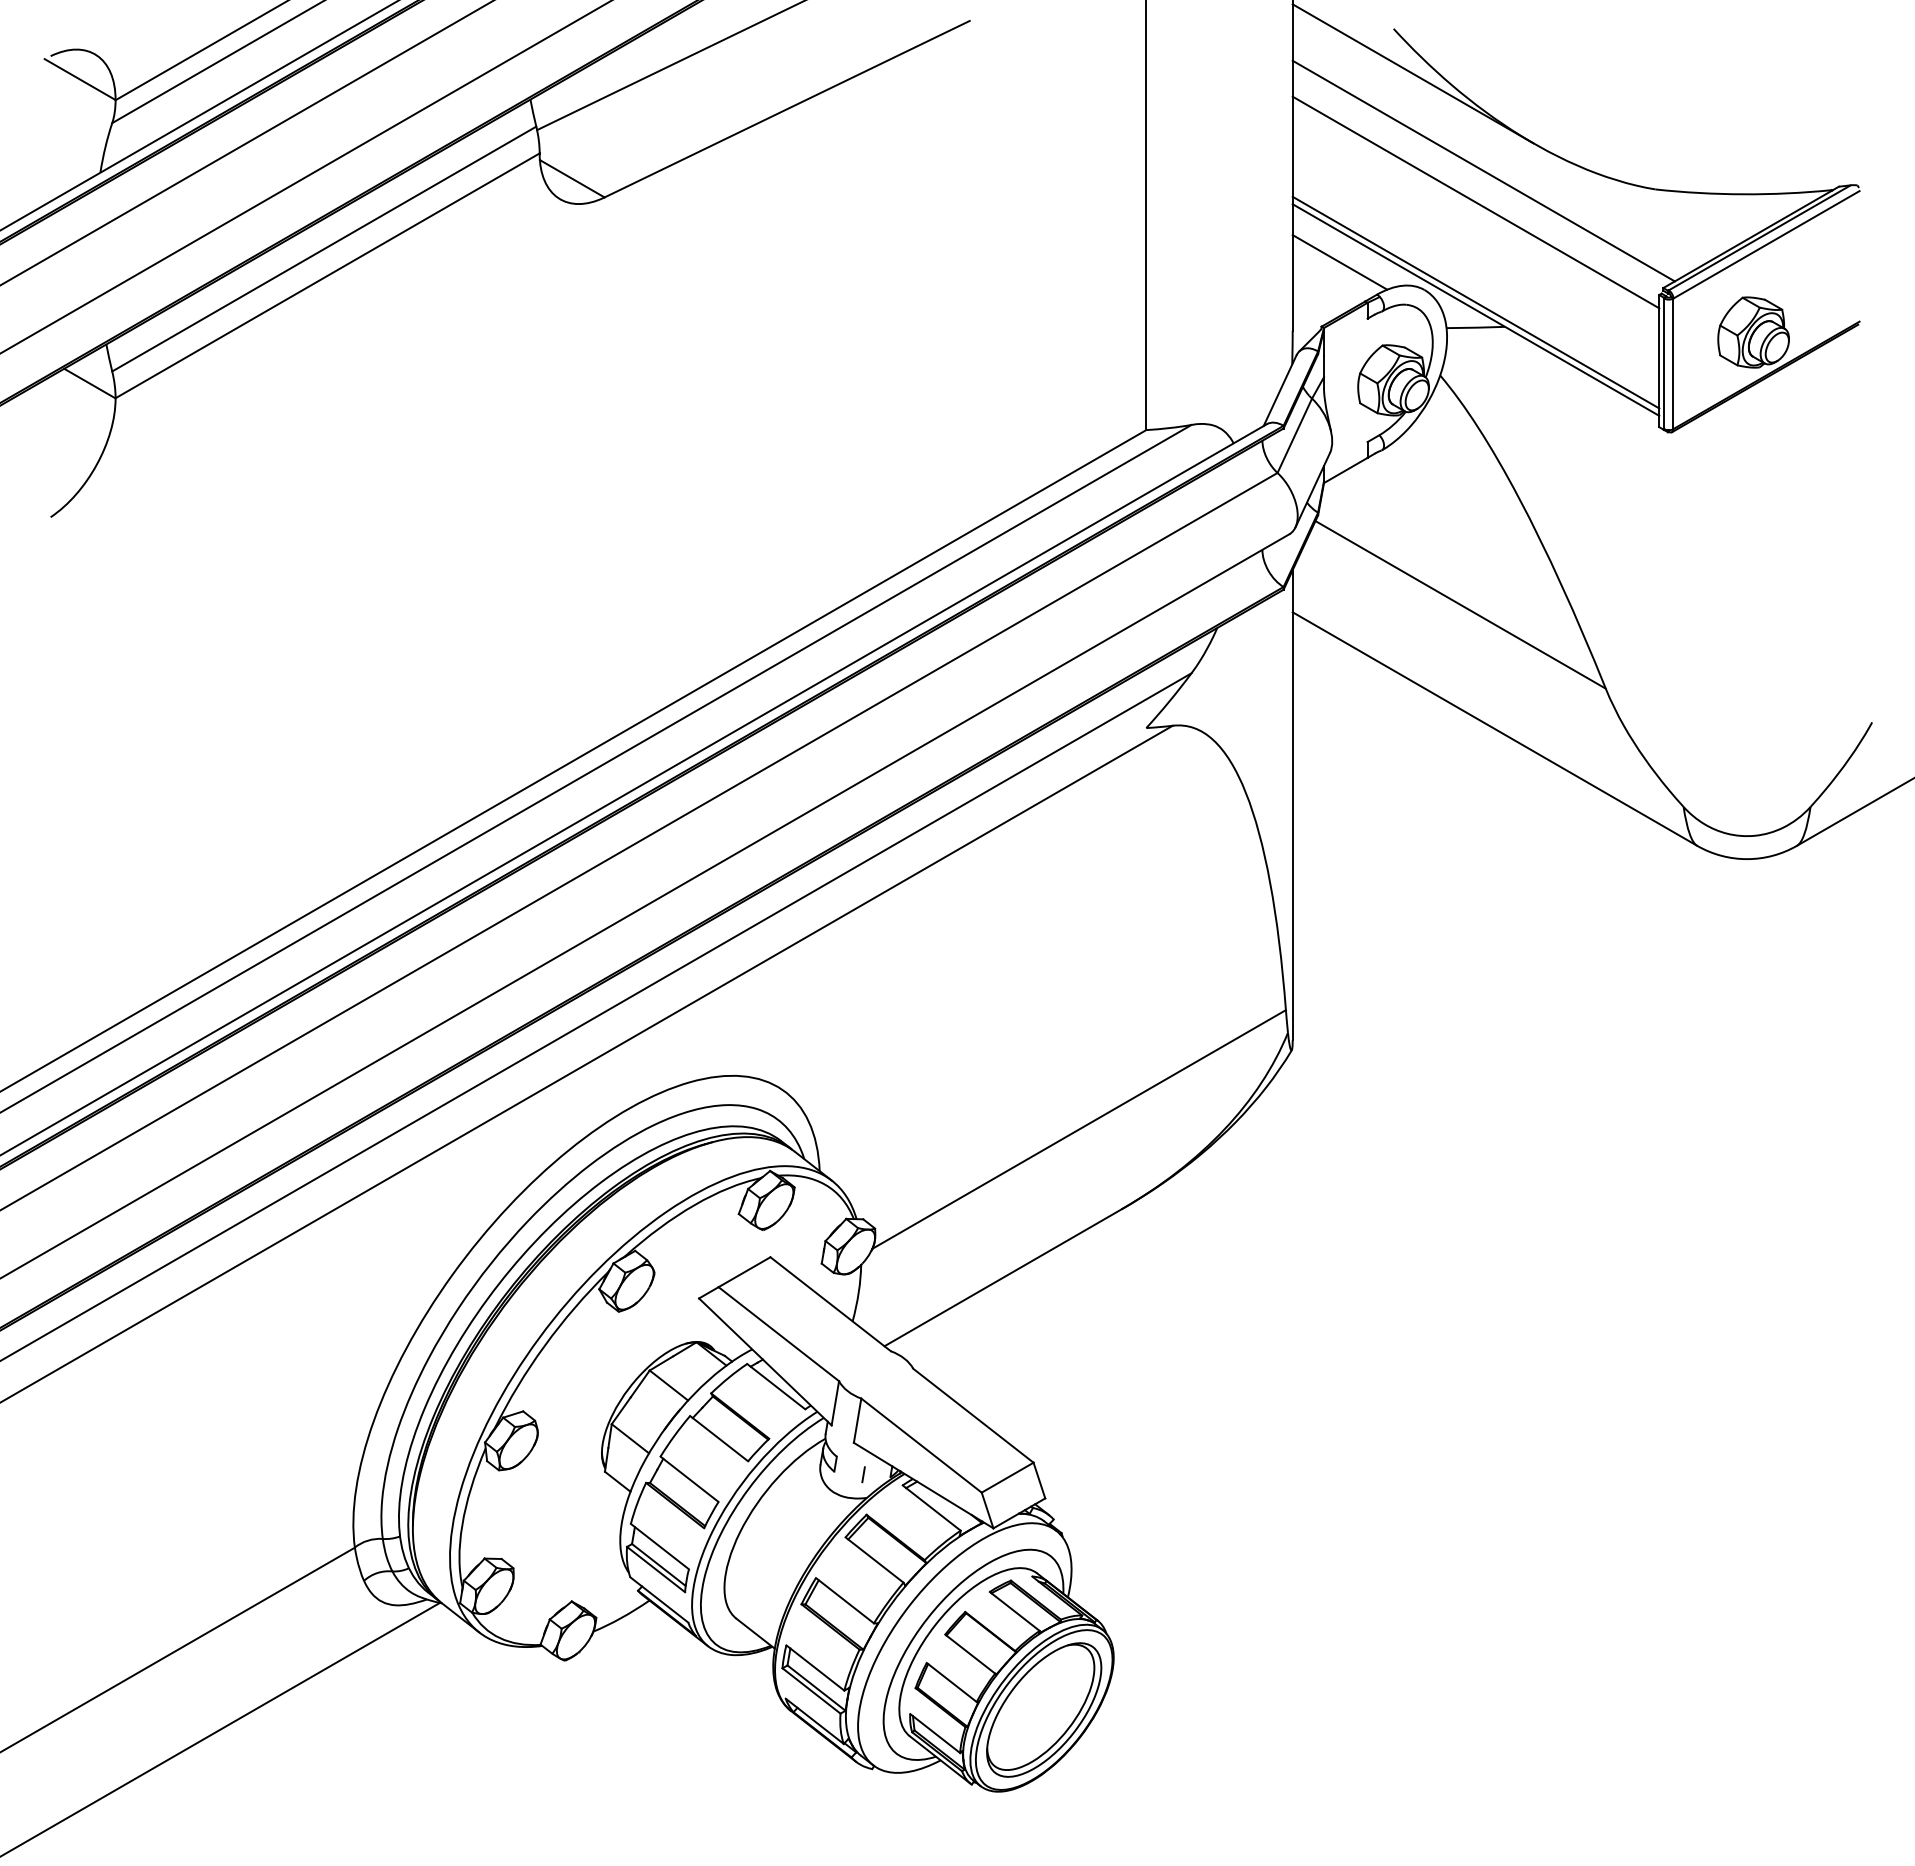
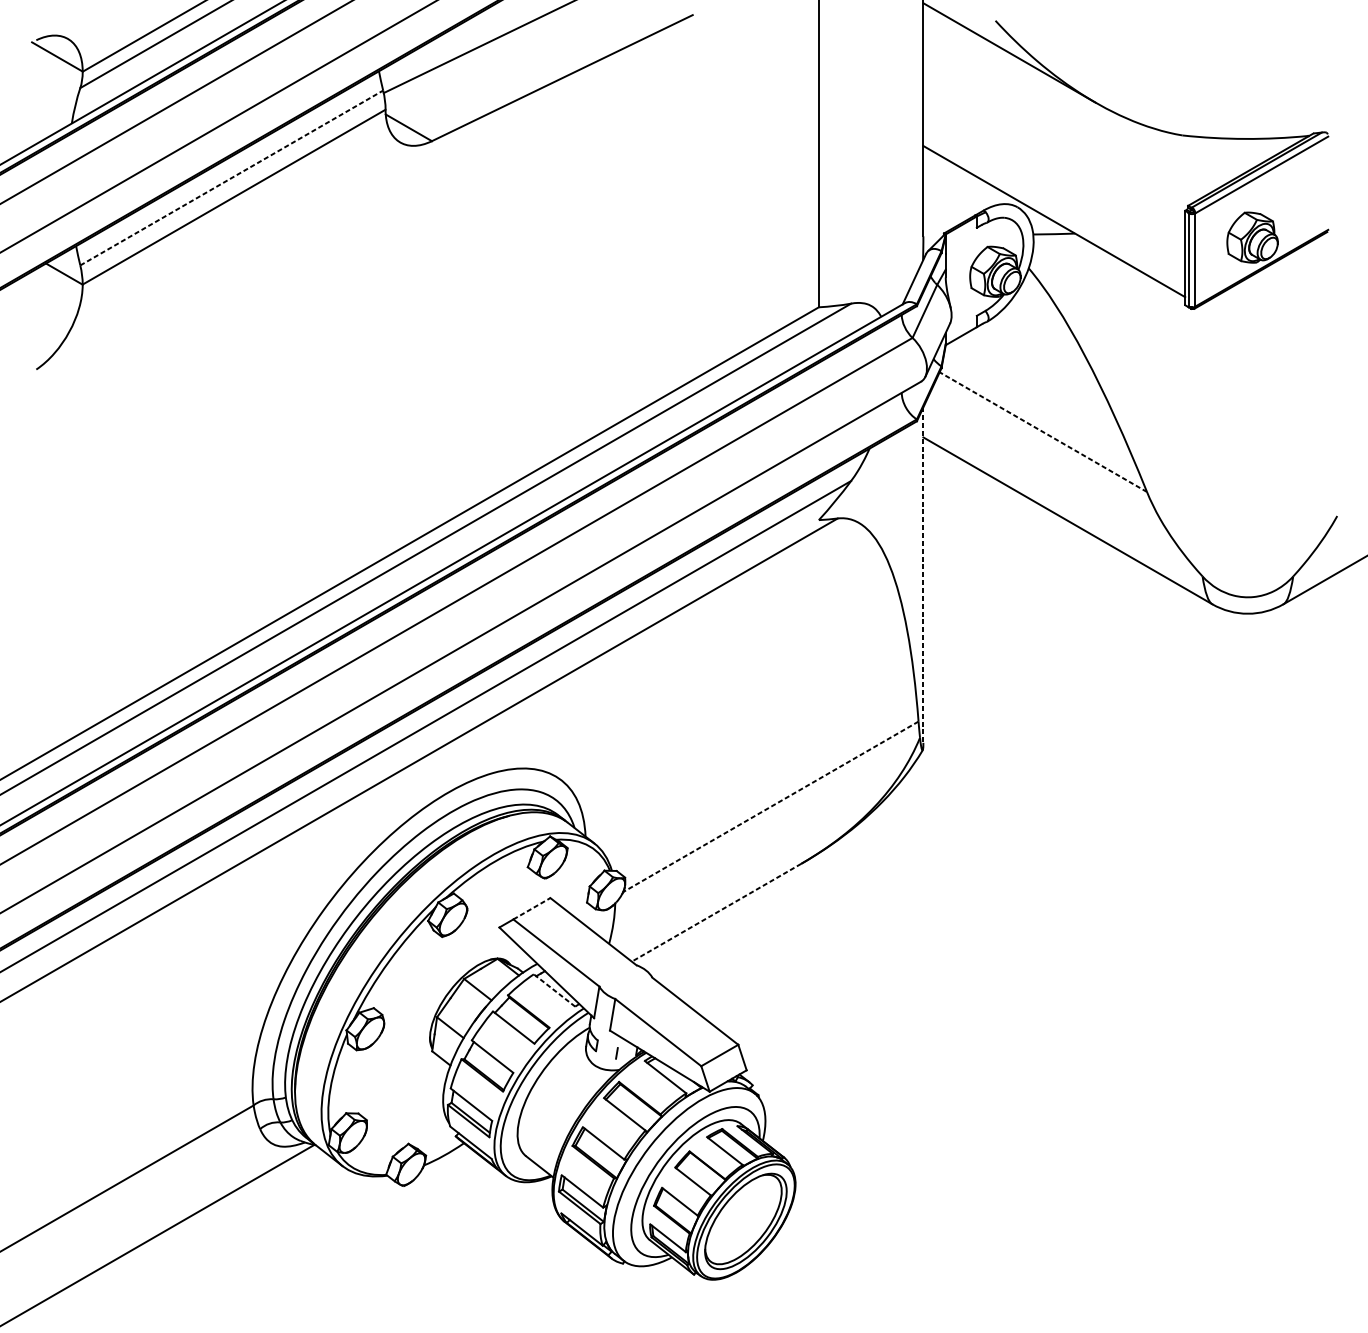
line: (1483, 170) -> (1059, 121), removed
line: (1475, 202) -> (1053, 144), removed
line: (324, 249) -> (231, 178), solid -> dashed
line: (1339, 262) -> (956, 187), removed
line: (1475, 302) -> (1053, 216), removed
line: (1460, 604) -> (1043, 431), solid -> dashed
line: (1292, 805) -> (923, 575), solid -> dashed
line: (1079, 1129) -> (771, 806), solid -> dashed
line: (744, 1272) -> (531, 908), solid -> dashed
line: (1003, 1277) -> (716, 912), solid -> dashed
line: (776, 1386) -> (554, 990), solid -> dashed

